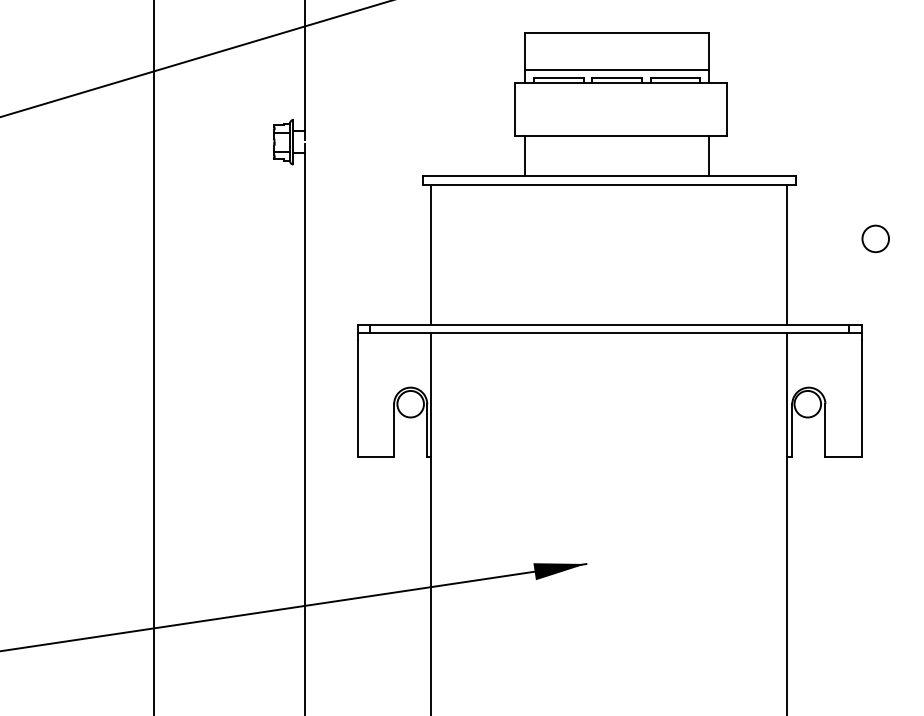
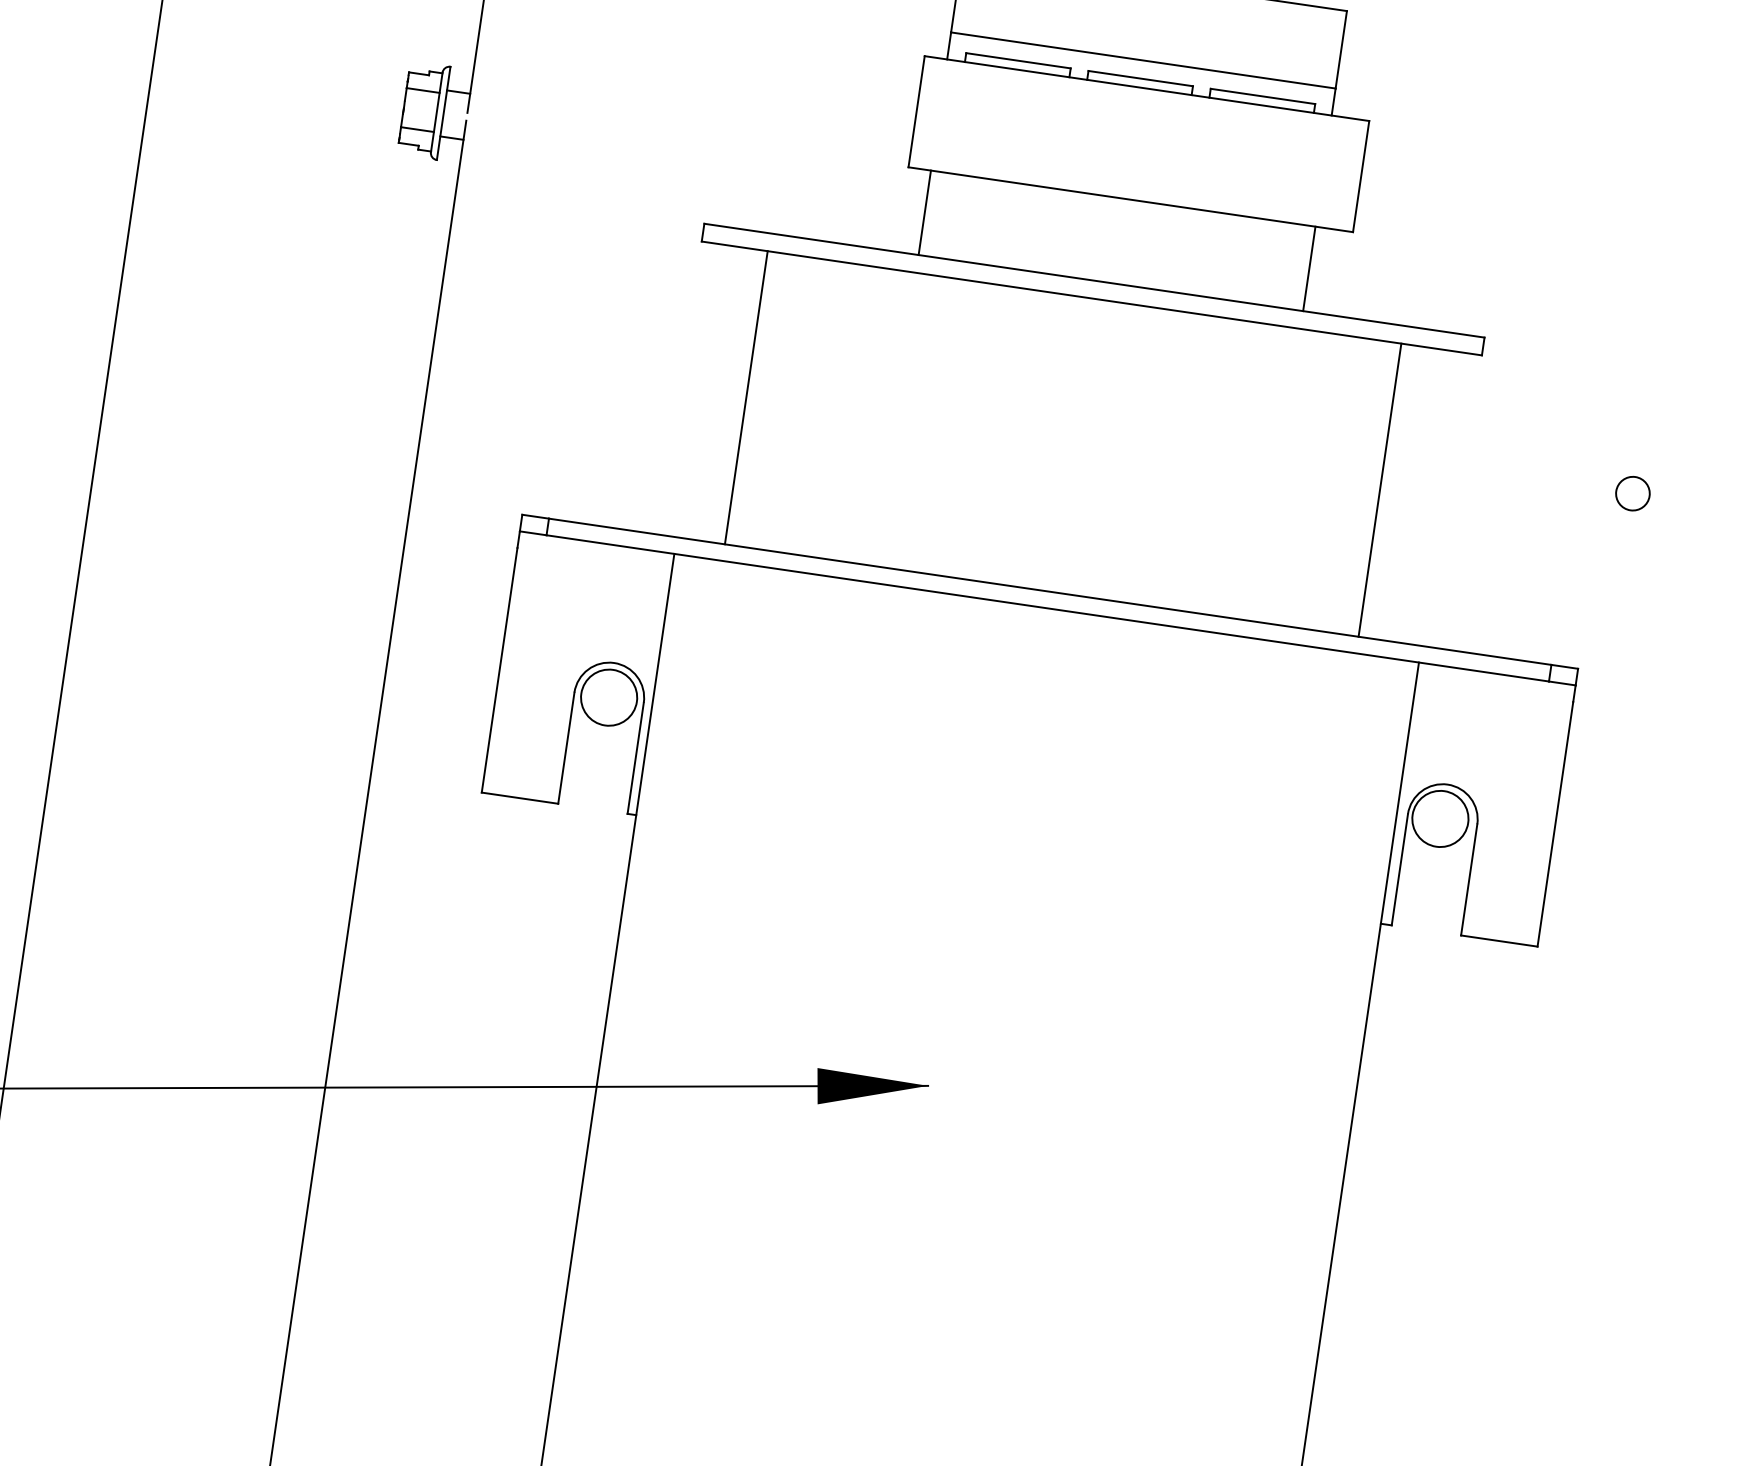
circle: (875, 238) -> (1632, 492), size x0.6
line: (431, 254) -> (746, 397), moved
line: (787, 254) -> (1380, 490), moved

